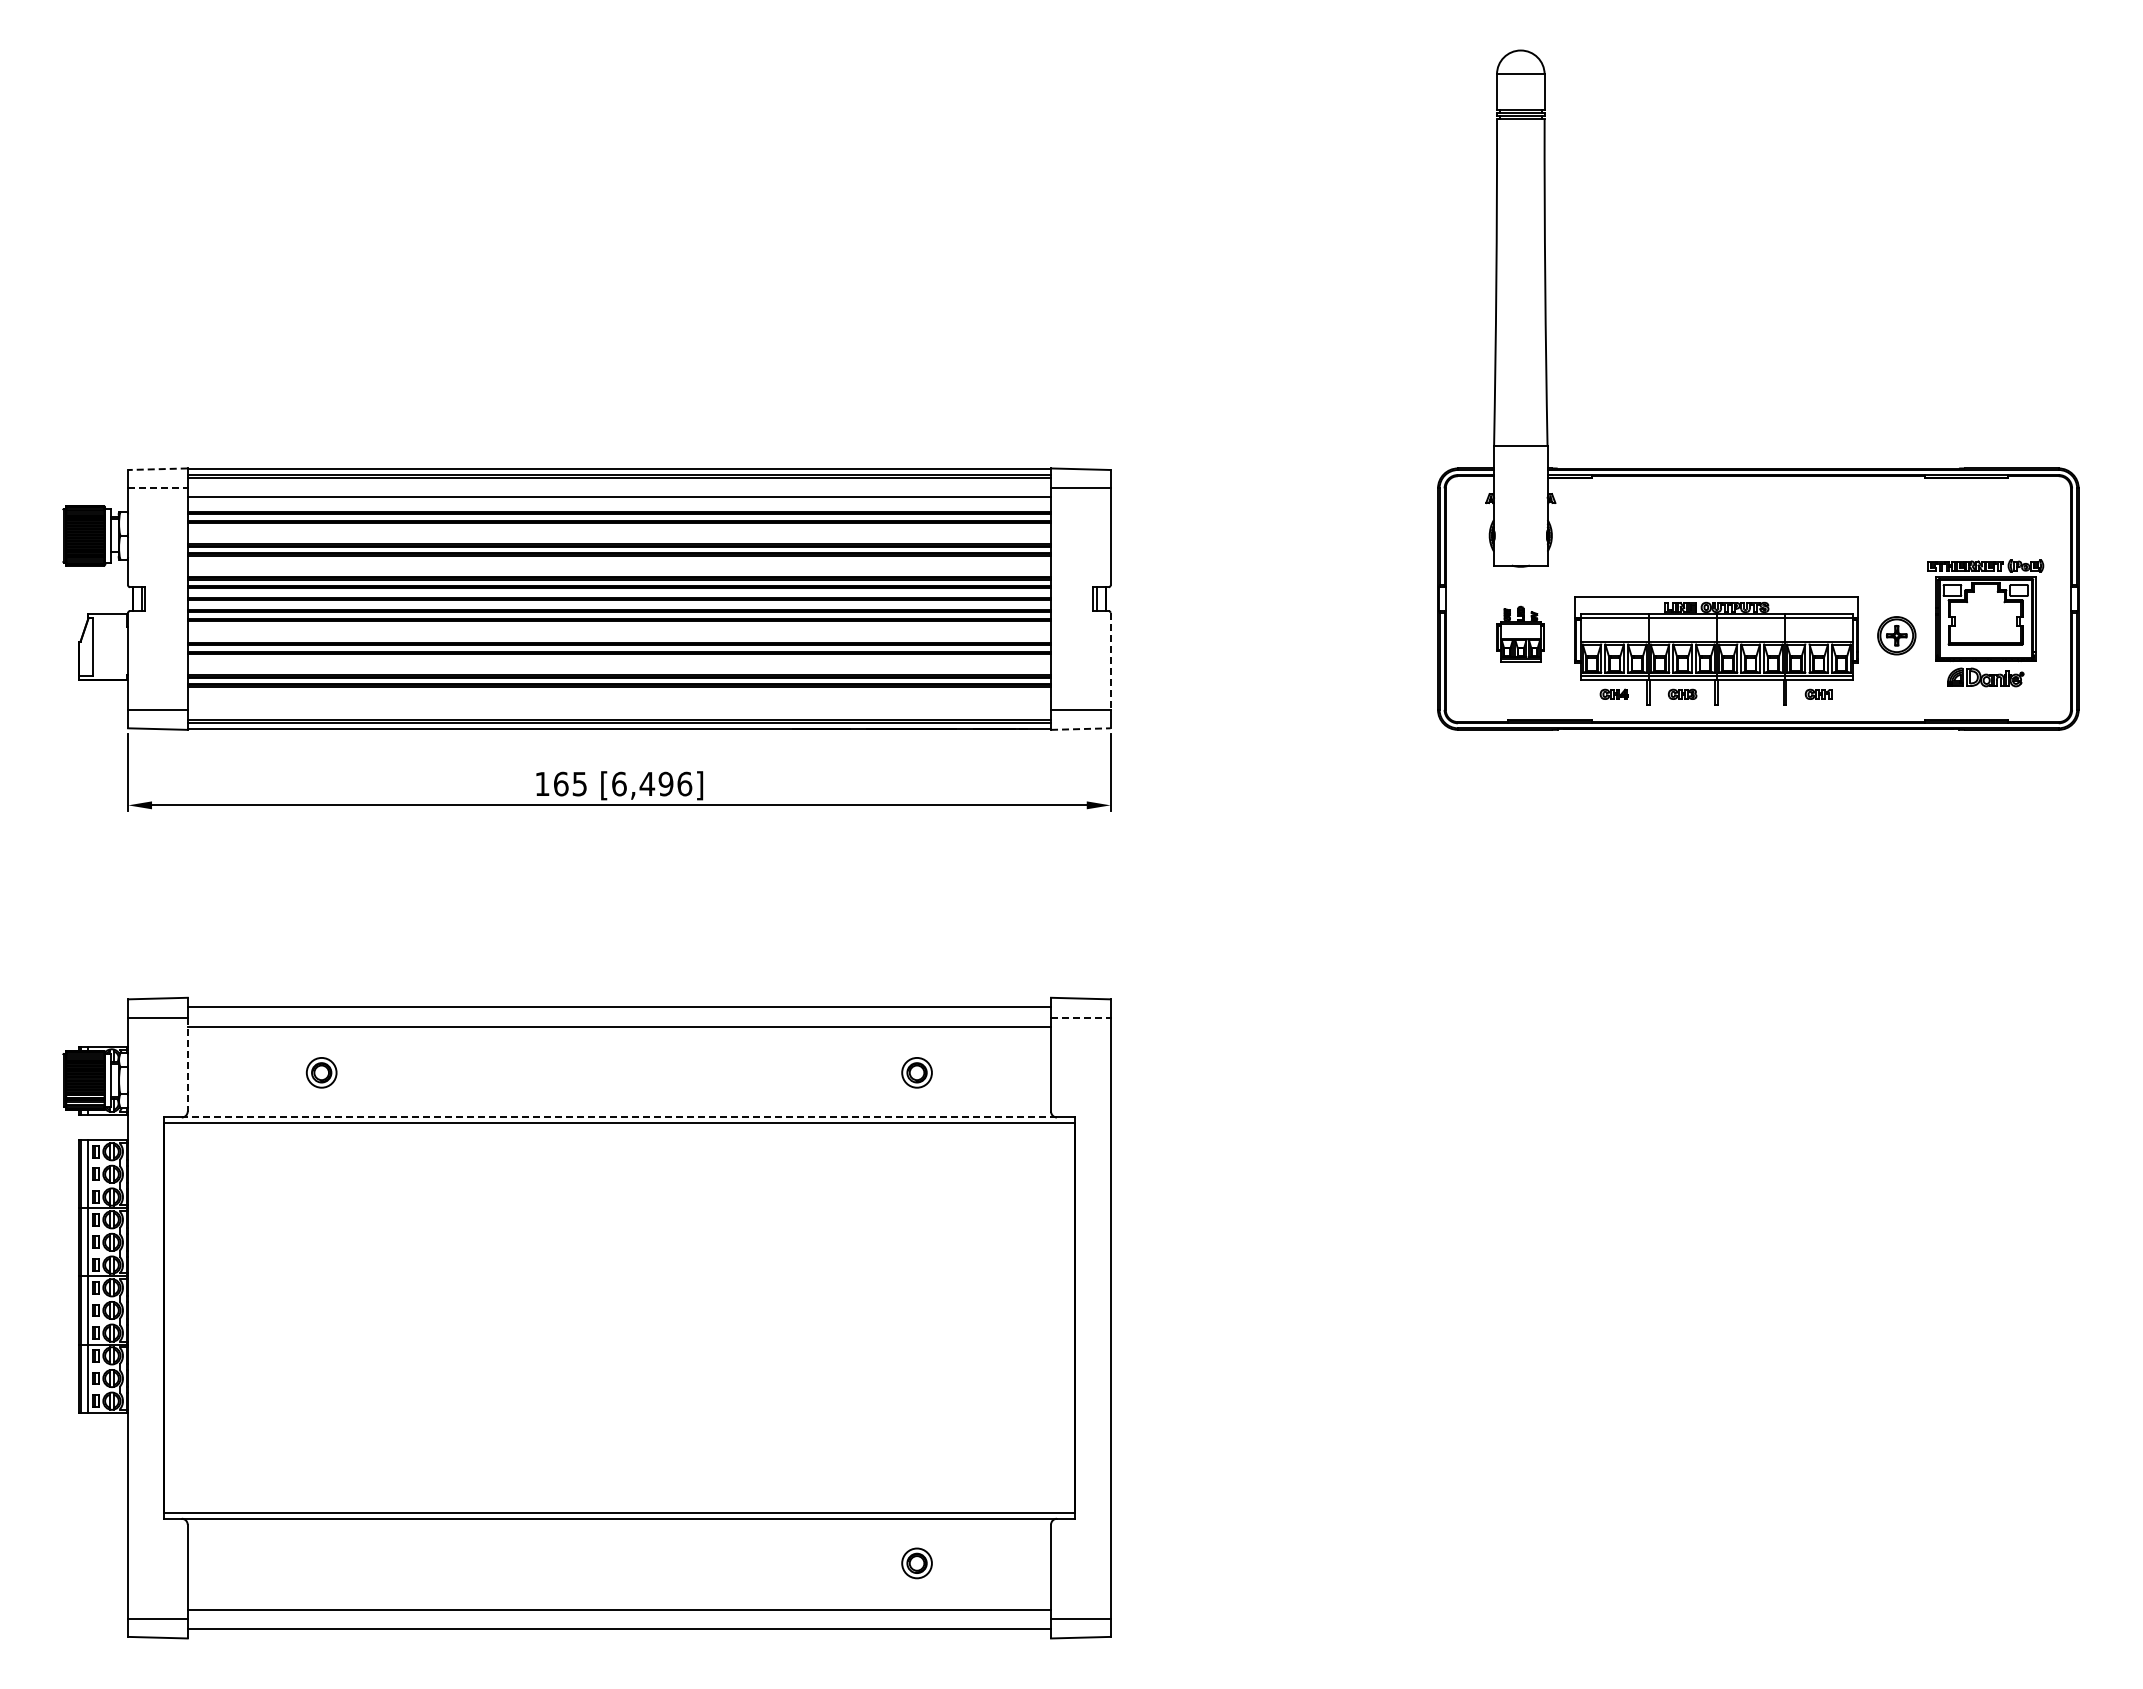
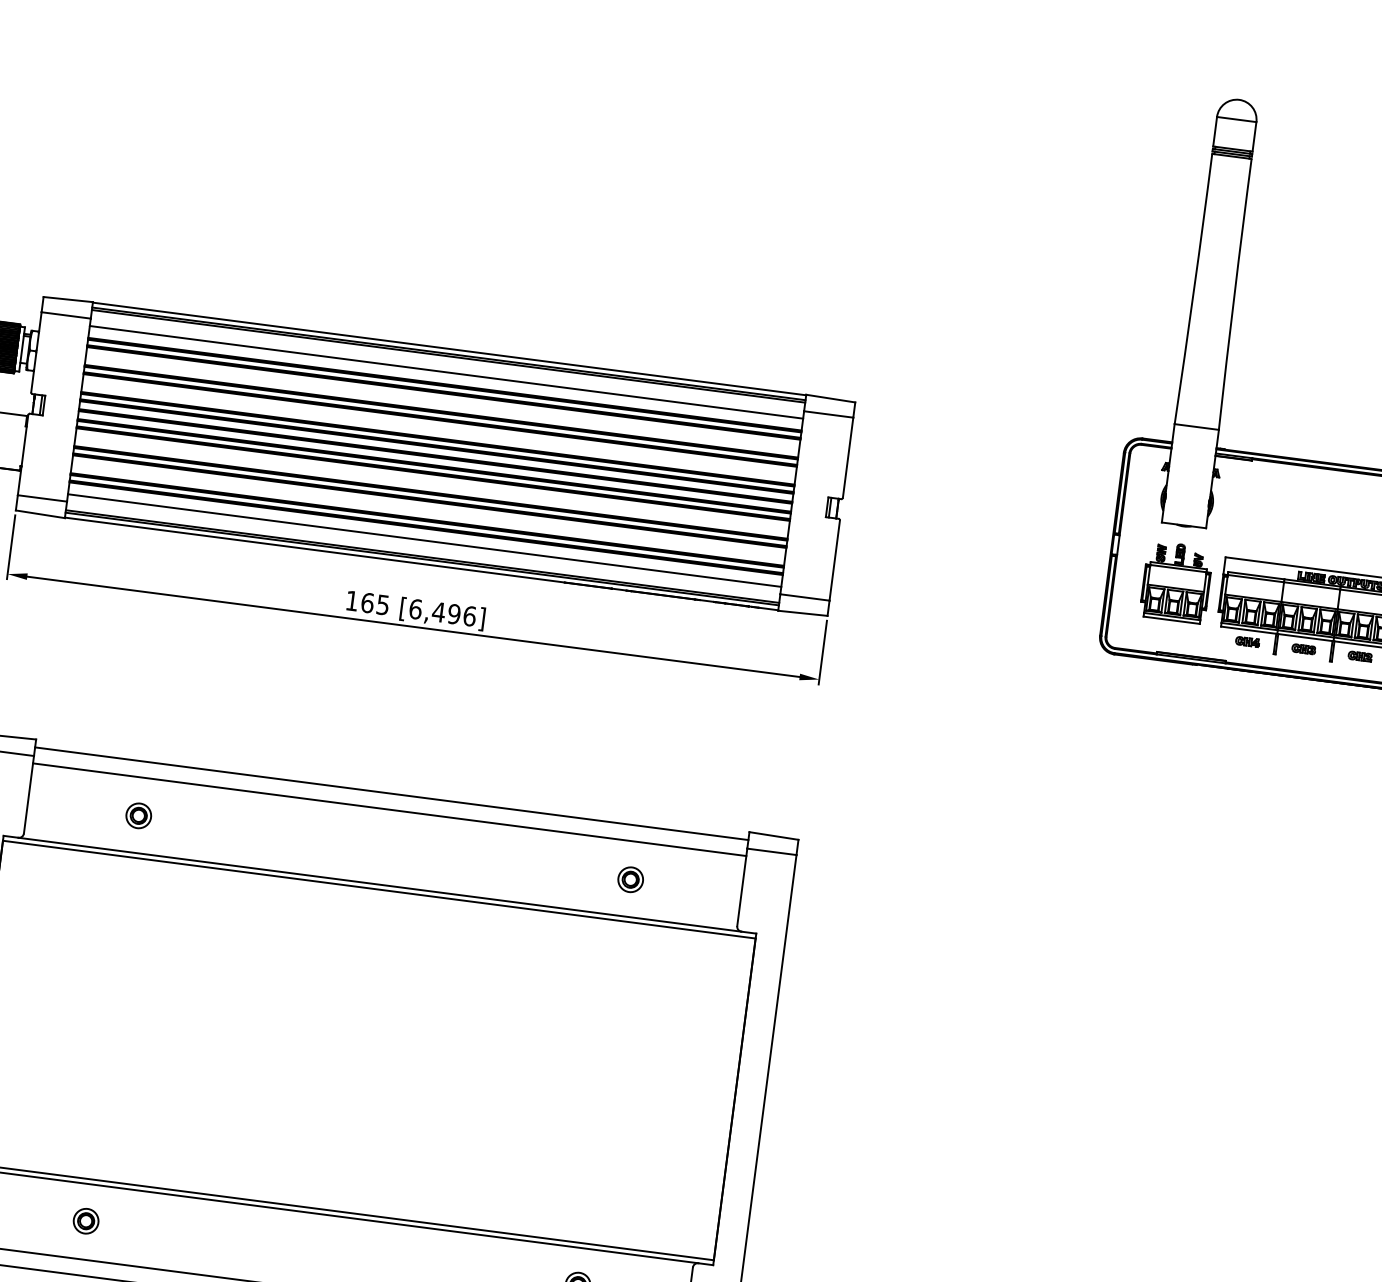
line: (157, 469) -> (67, 299), dashed -> solid
line: (157, 488) -> (65, 315), dashed -> solid
part: (1520, 633) -> (1176, 581), size x1.67
line: (1110, 661) -> (834, 560), dashed -> solid
part: (1750, 693) -> (1360, 655), added
line: (619, 700) -> (424, 540), added
line: (1080, 729) -> (802, 613), dashed -> solid
line: (1080, 1017) -> (771, 851), dashed -> solid
line: (187, 1064) -> (28, 794), dashed -> solid
line: (619, 1117) -> (380, 884), dashed -> solid
part: (321, 1563) -> (85, 1221), added

